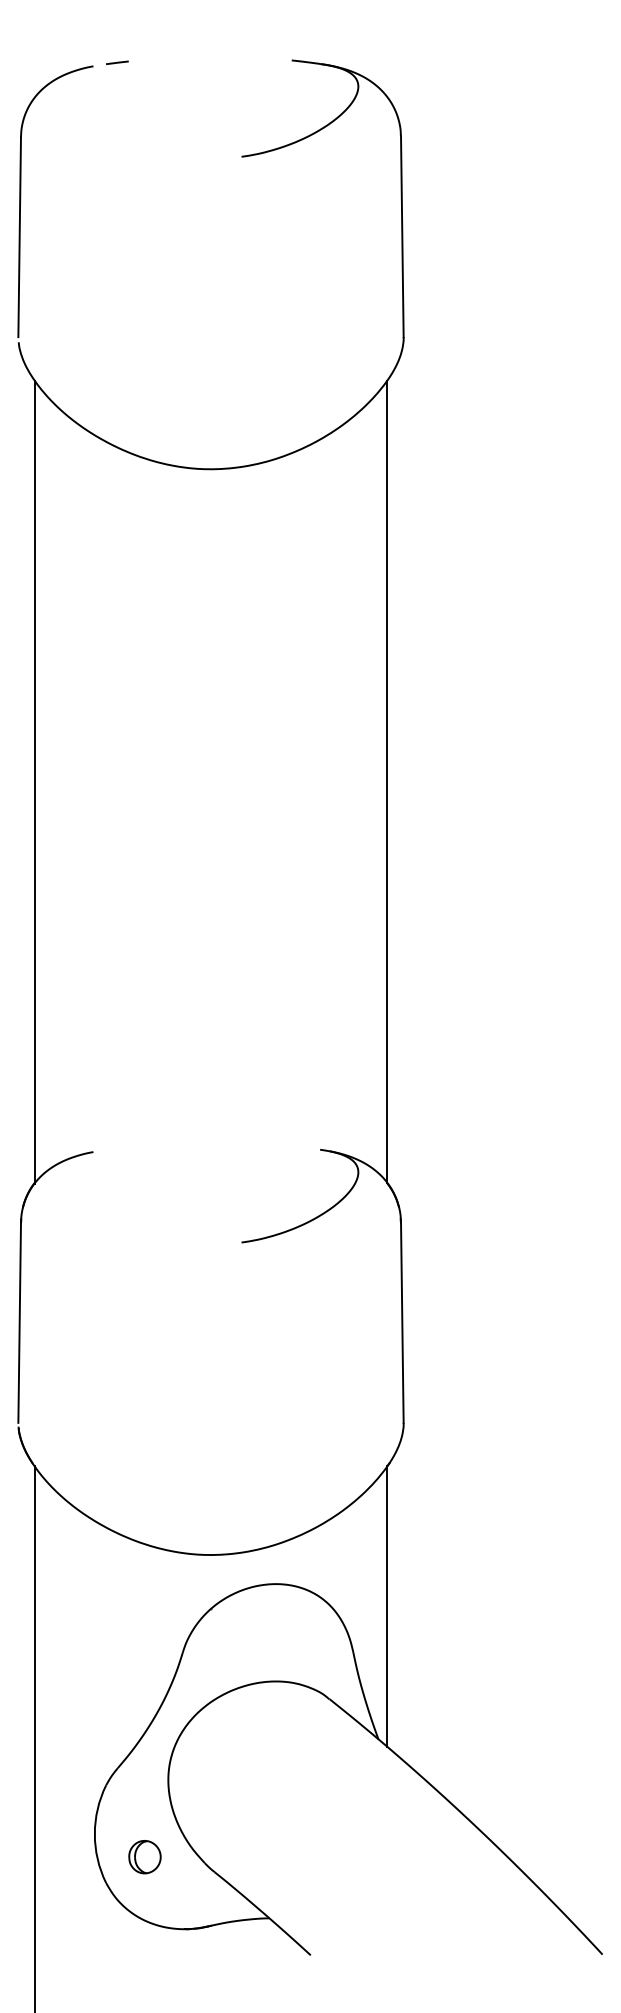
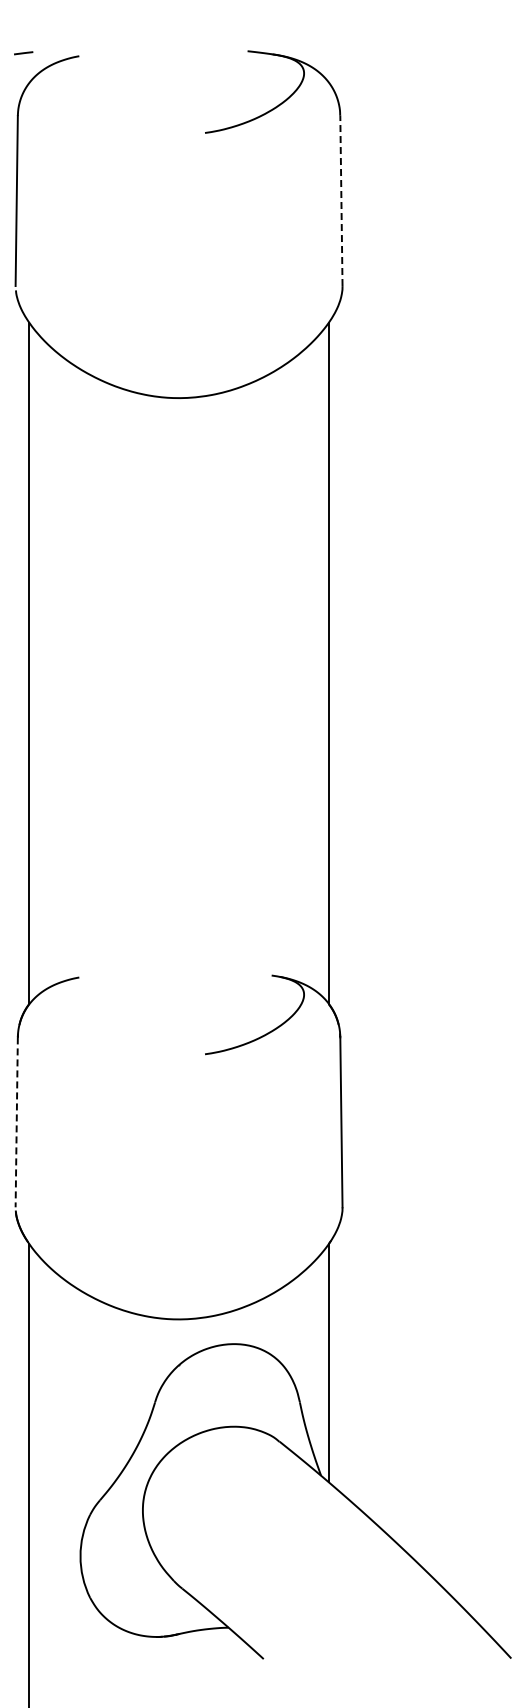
line: (117, 63) -> (23, 53), moved
line: (402, 236) -> (341, 200), solid -> dashed
line: (19, 1322) -> (16, 1122), solid -> dashed
part: (144, 1856) -> (122, 1575), removed

